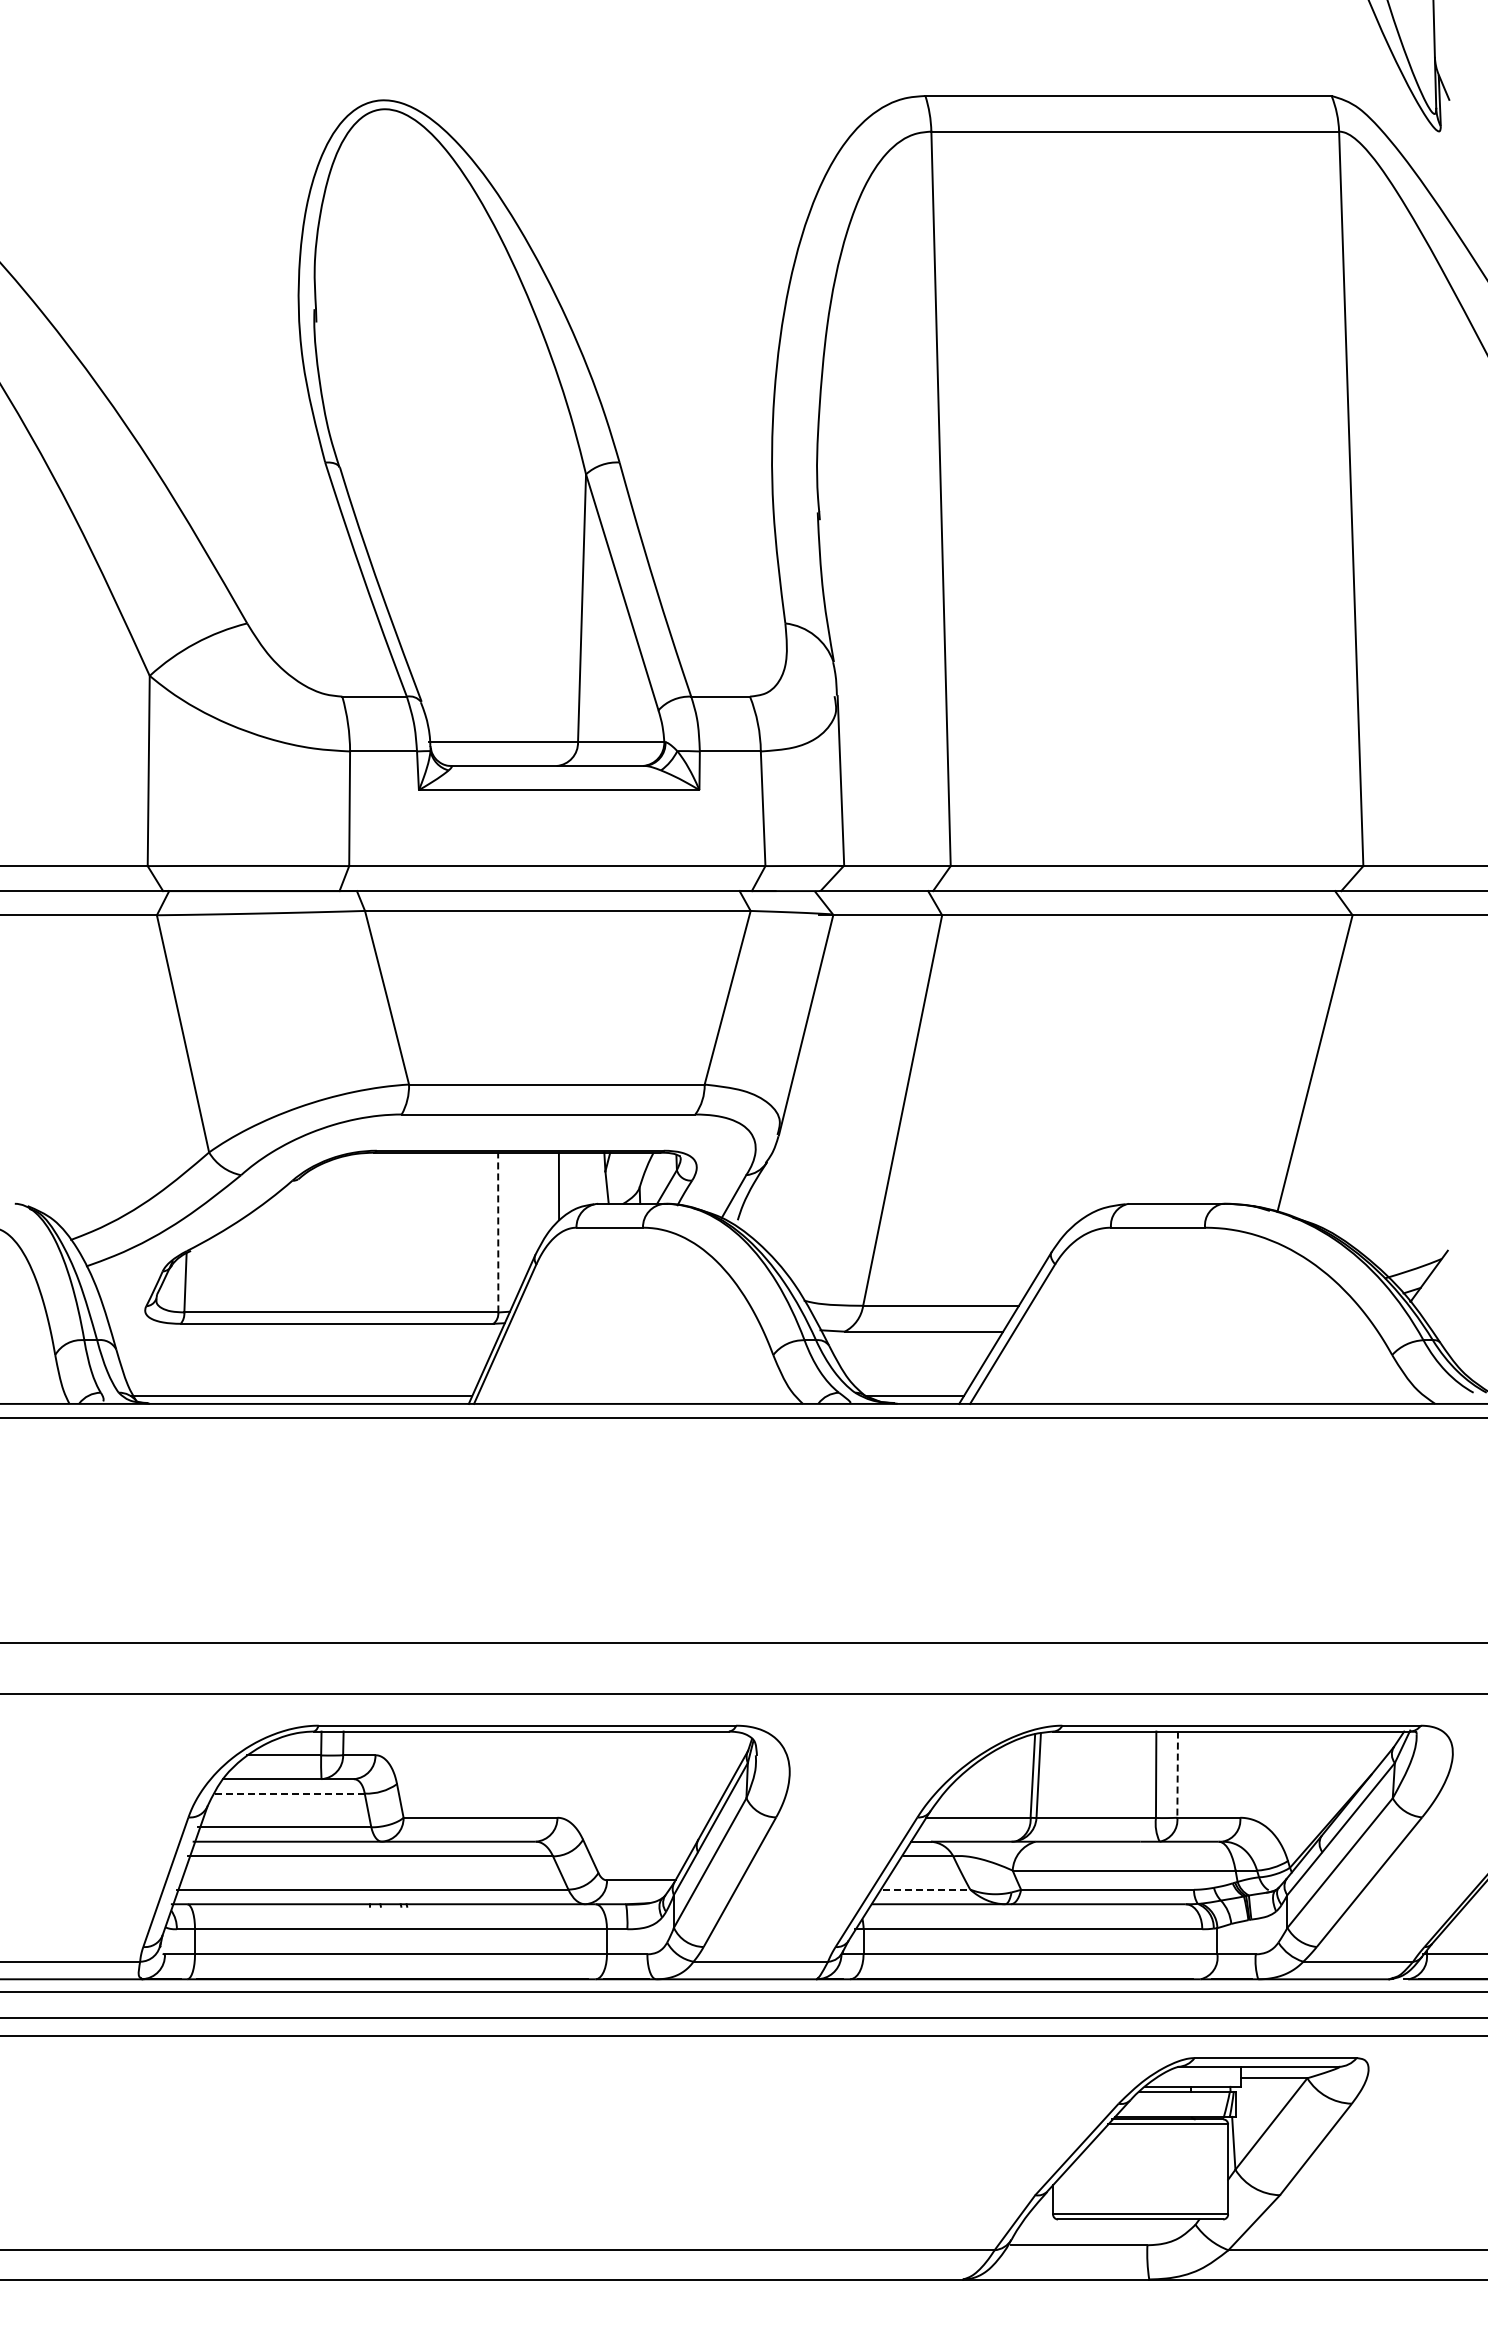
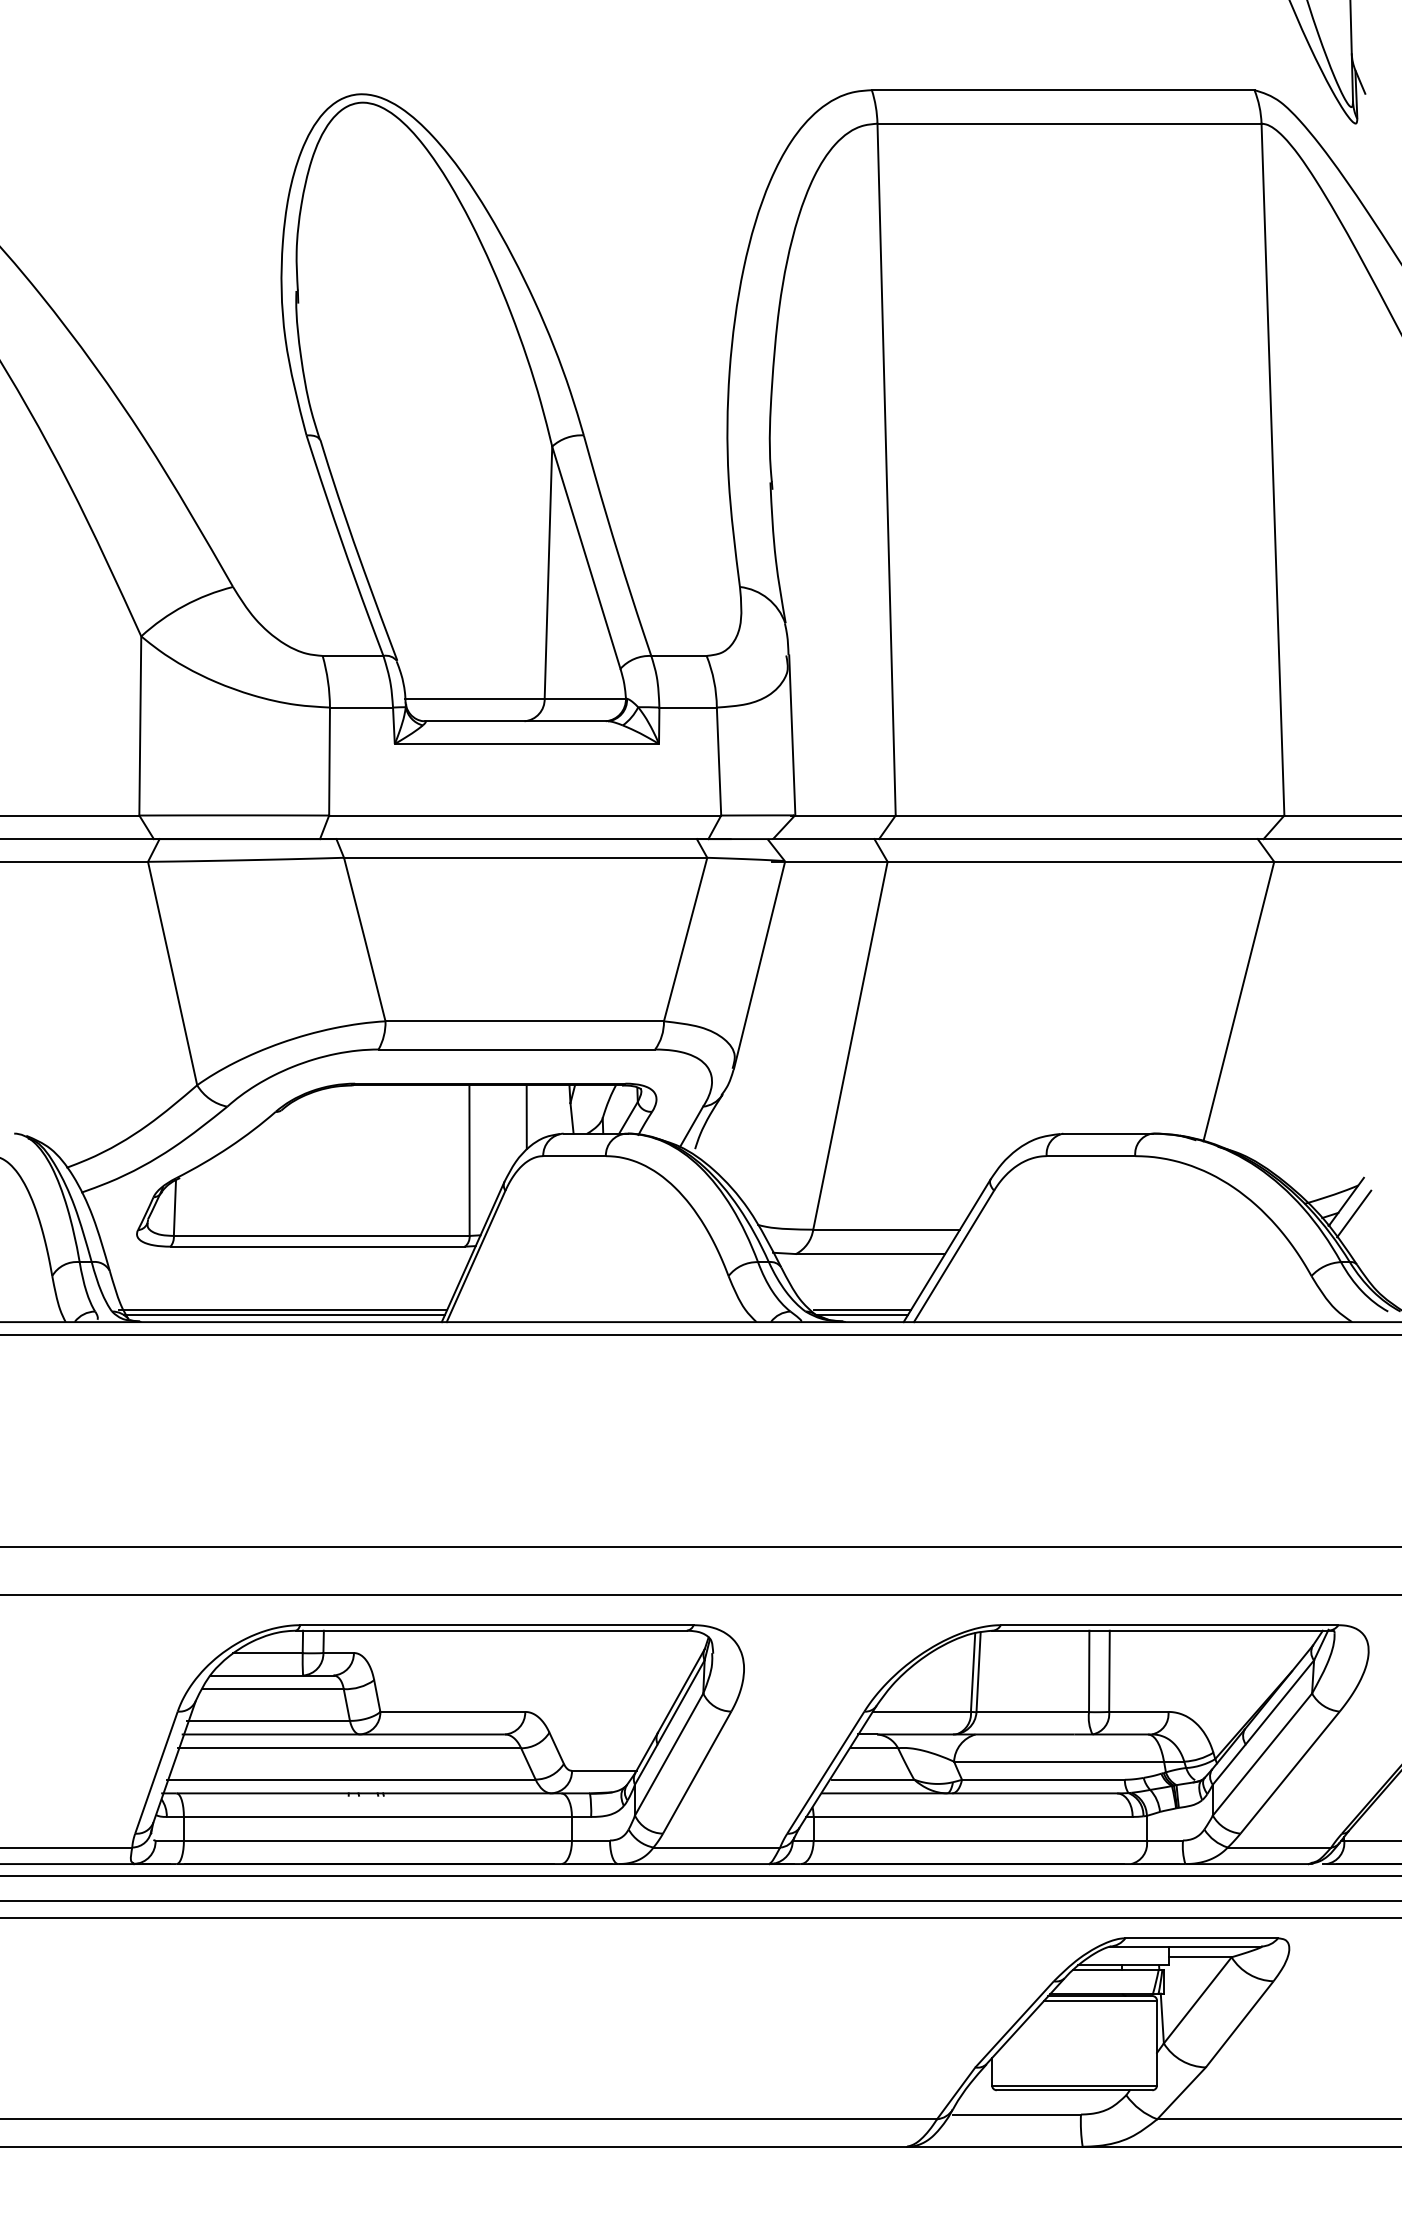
line: (498, 1231) -> (469, 1159), dashed -> solid
line: (1437, 1288) -> (1354, 1213), added
line: (300, 1391) -> (283, 1310), added
line: (915, 1391) -> (862, 1310), added
line: (1177, 1775) -> (1109, 1672), dashed -> solid
line: (289, 1793) -> (272, 1689), dashed -> solid
line: (926, 1889) -> (872, 1779), dashed -> solid

